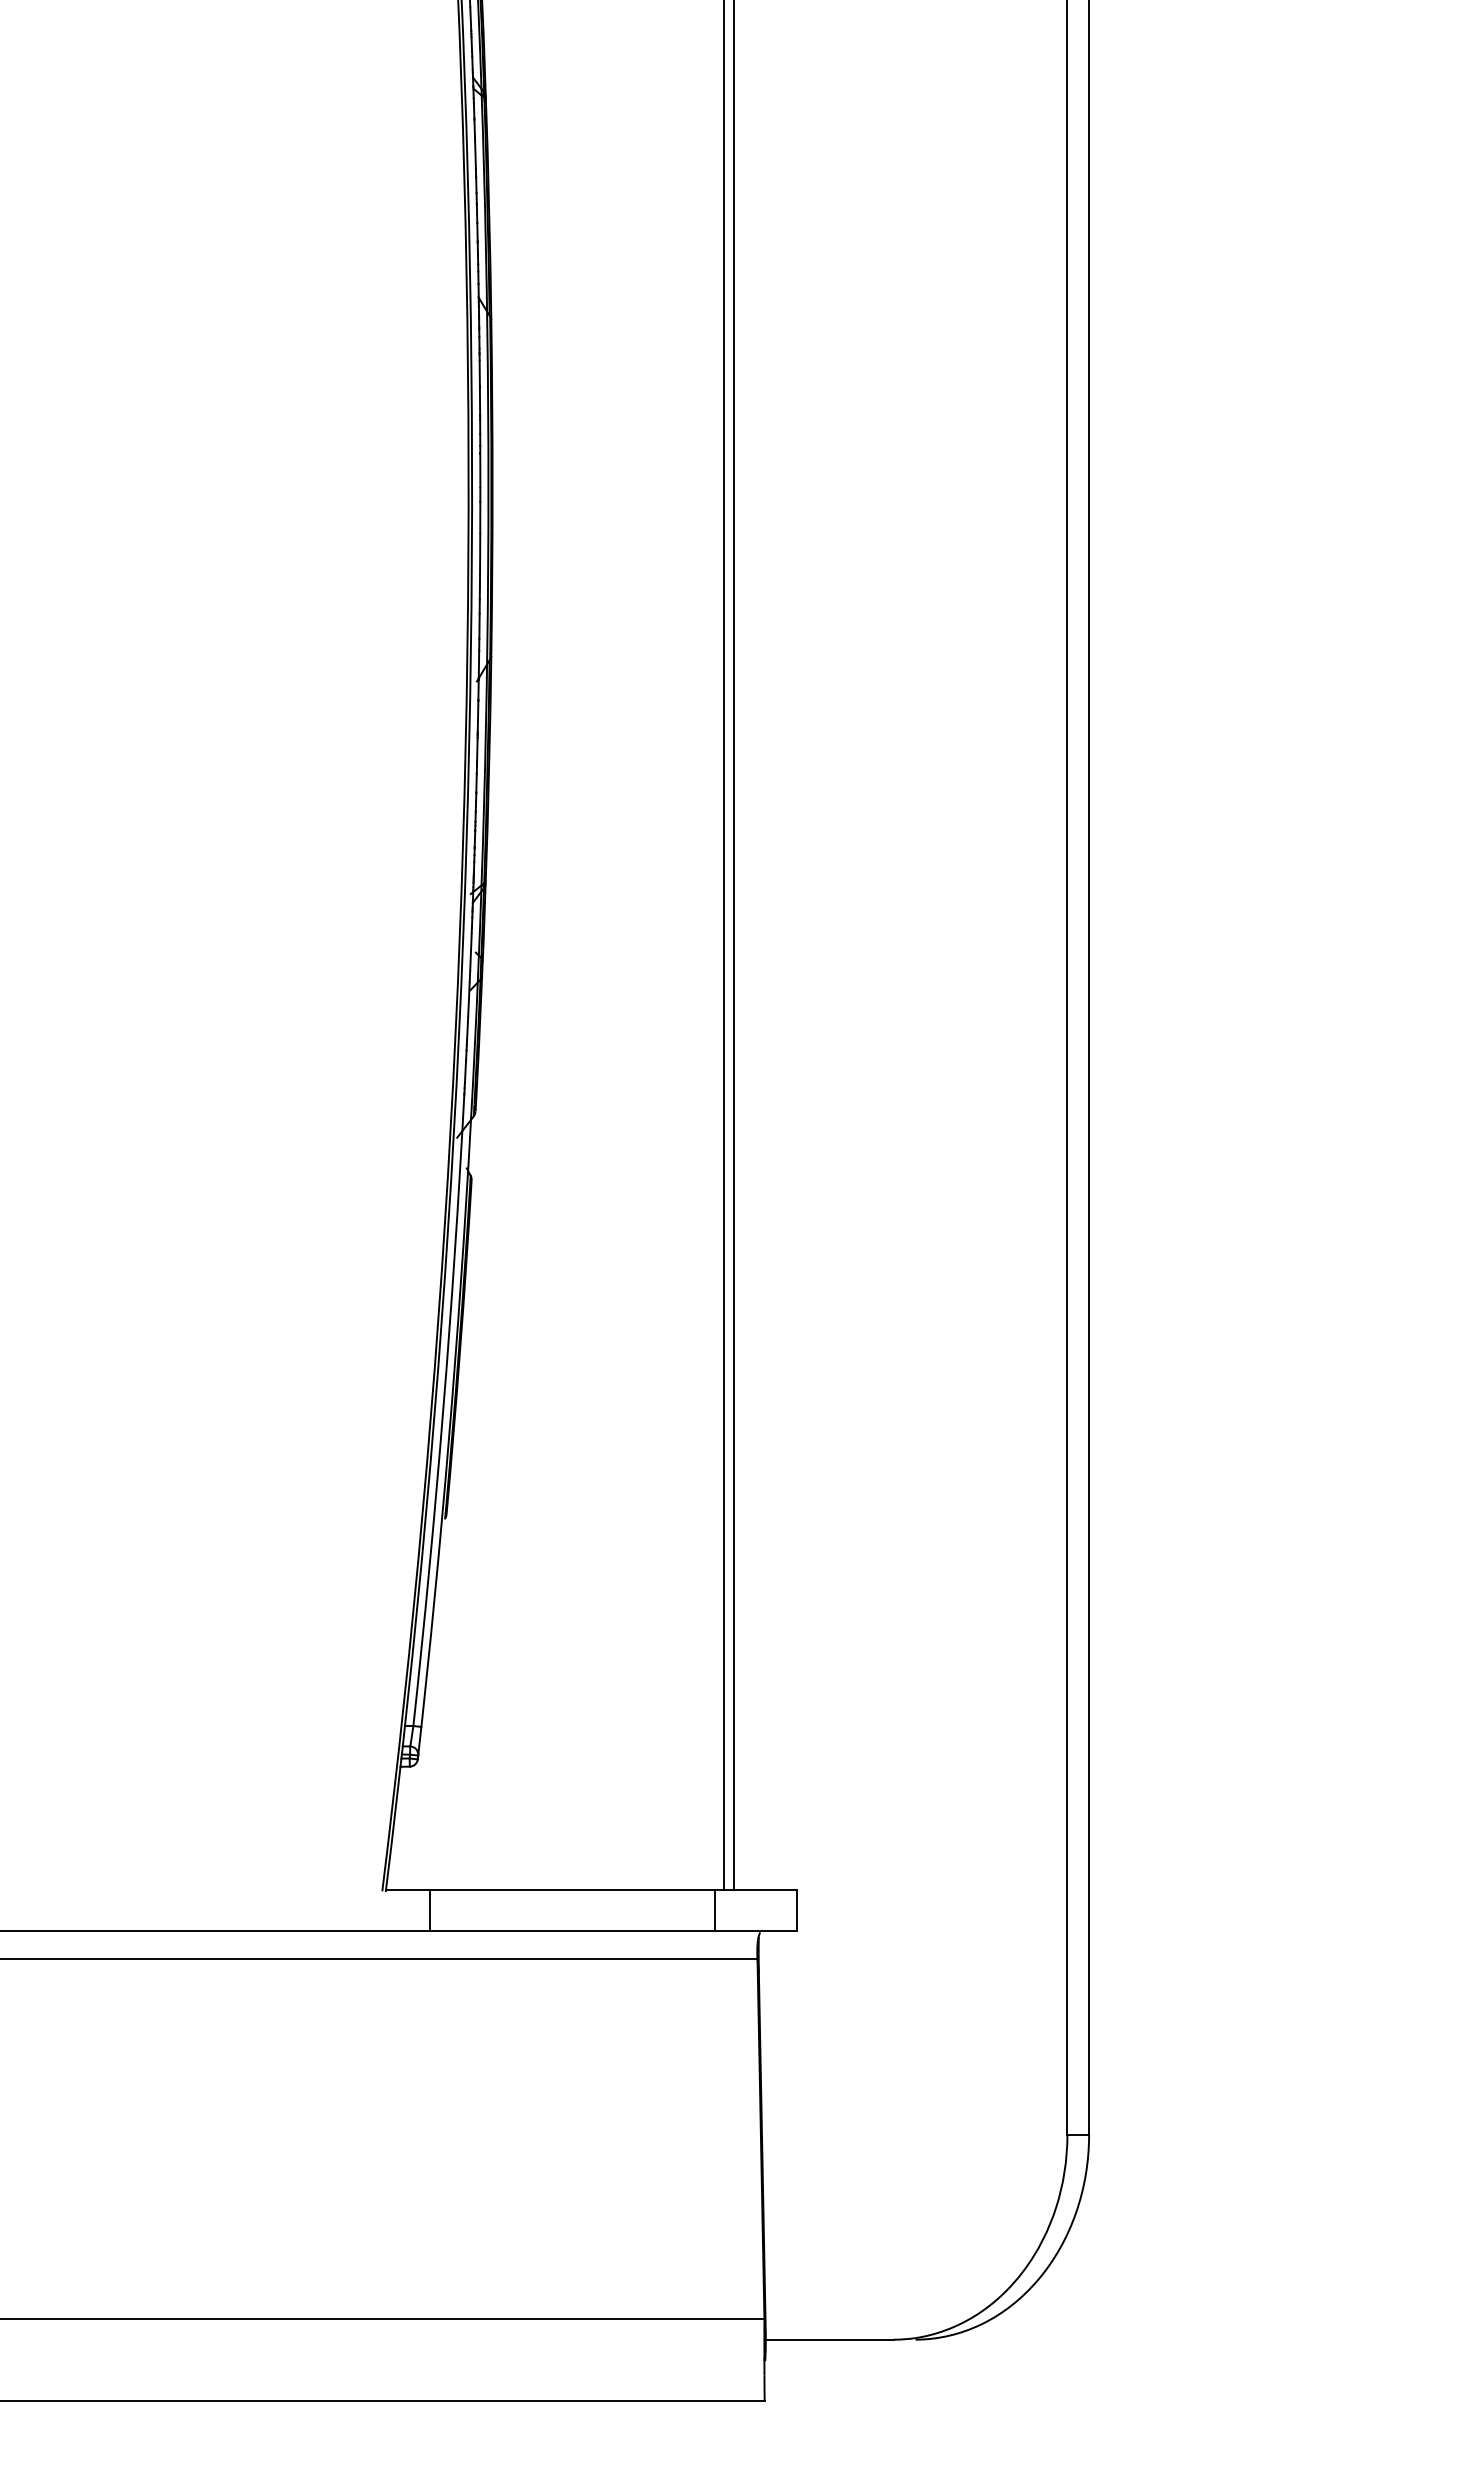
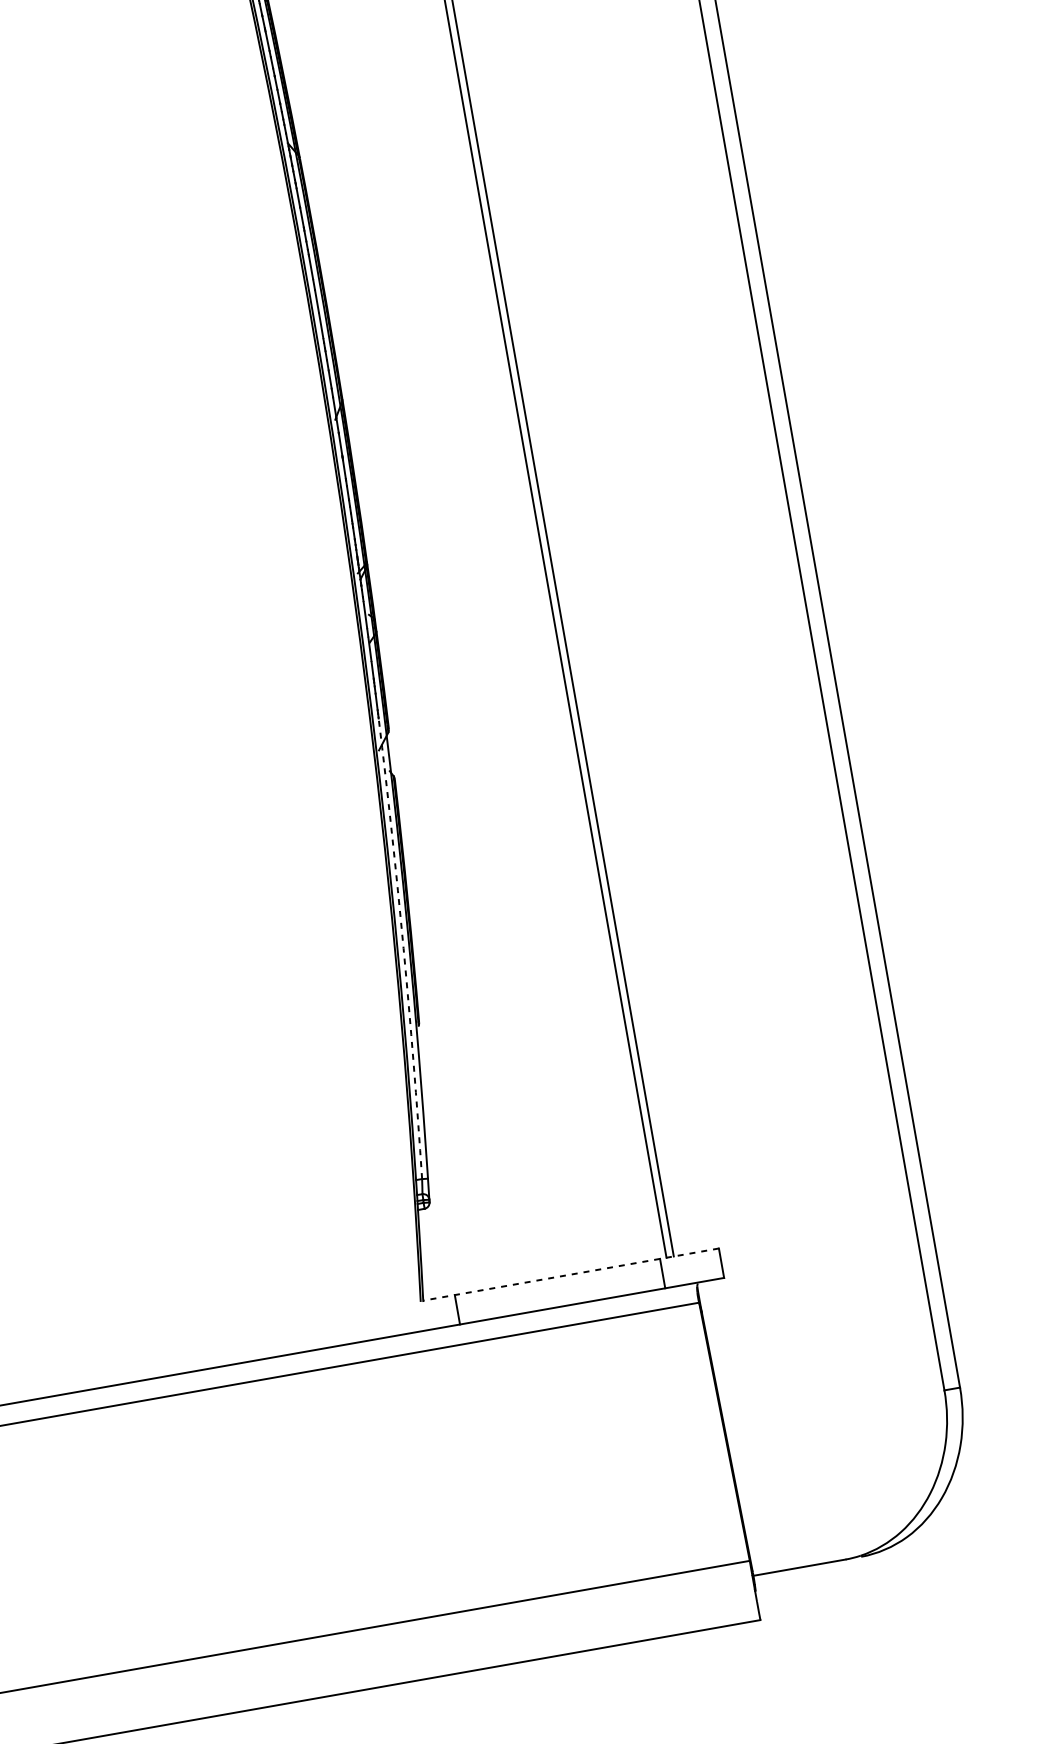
arc: (443, 1410) -> (403, 948), solid -> dashed
line: (591, 1890) -> (571, 1274), solid -> dashed

